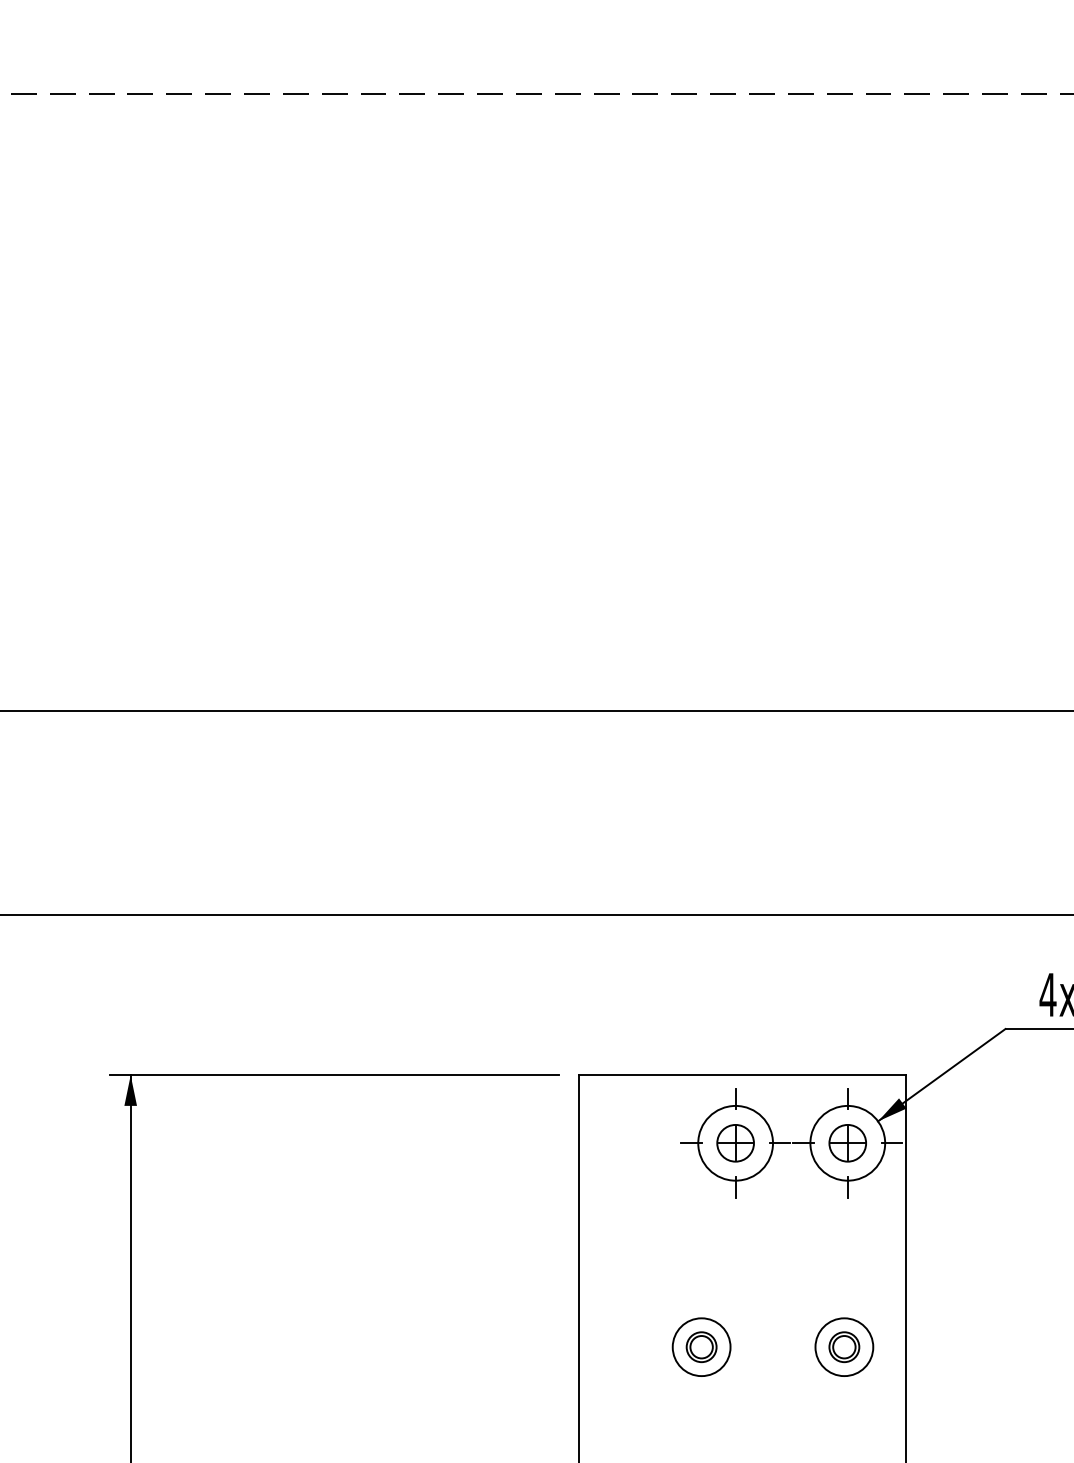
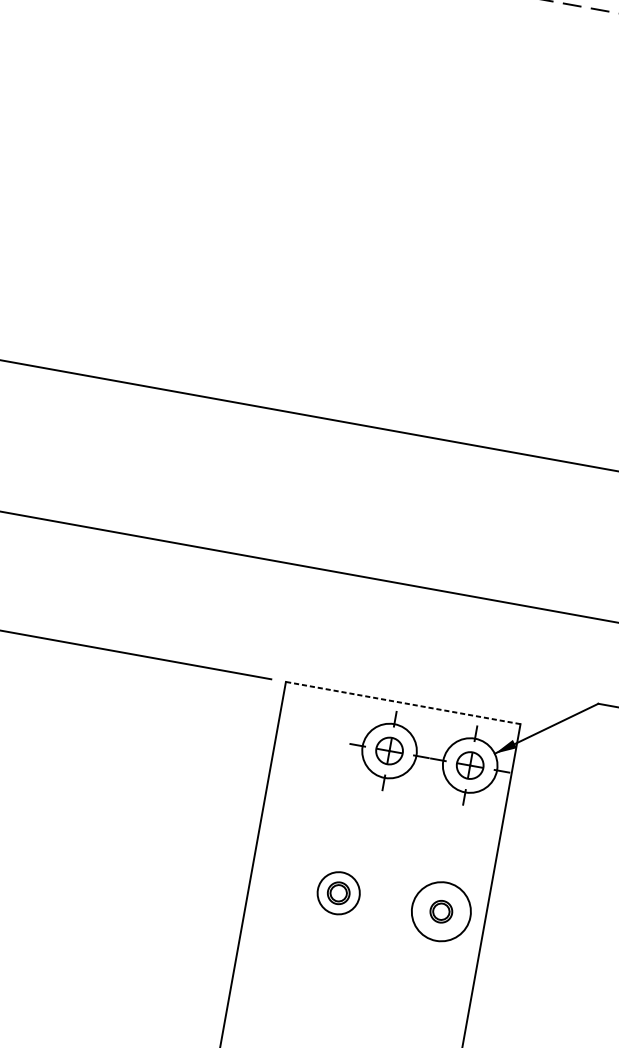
line: (741, 1075) -> (402, 703), solid -> dashed
circle: (844, 1347) -> (441, 911), size x1.4

